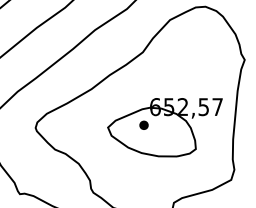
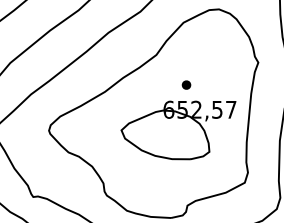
part: (144, 124) -> (186, 84), moved

